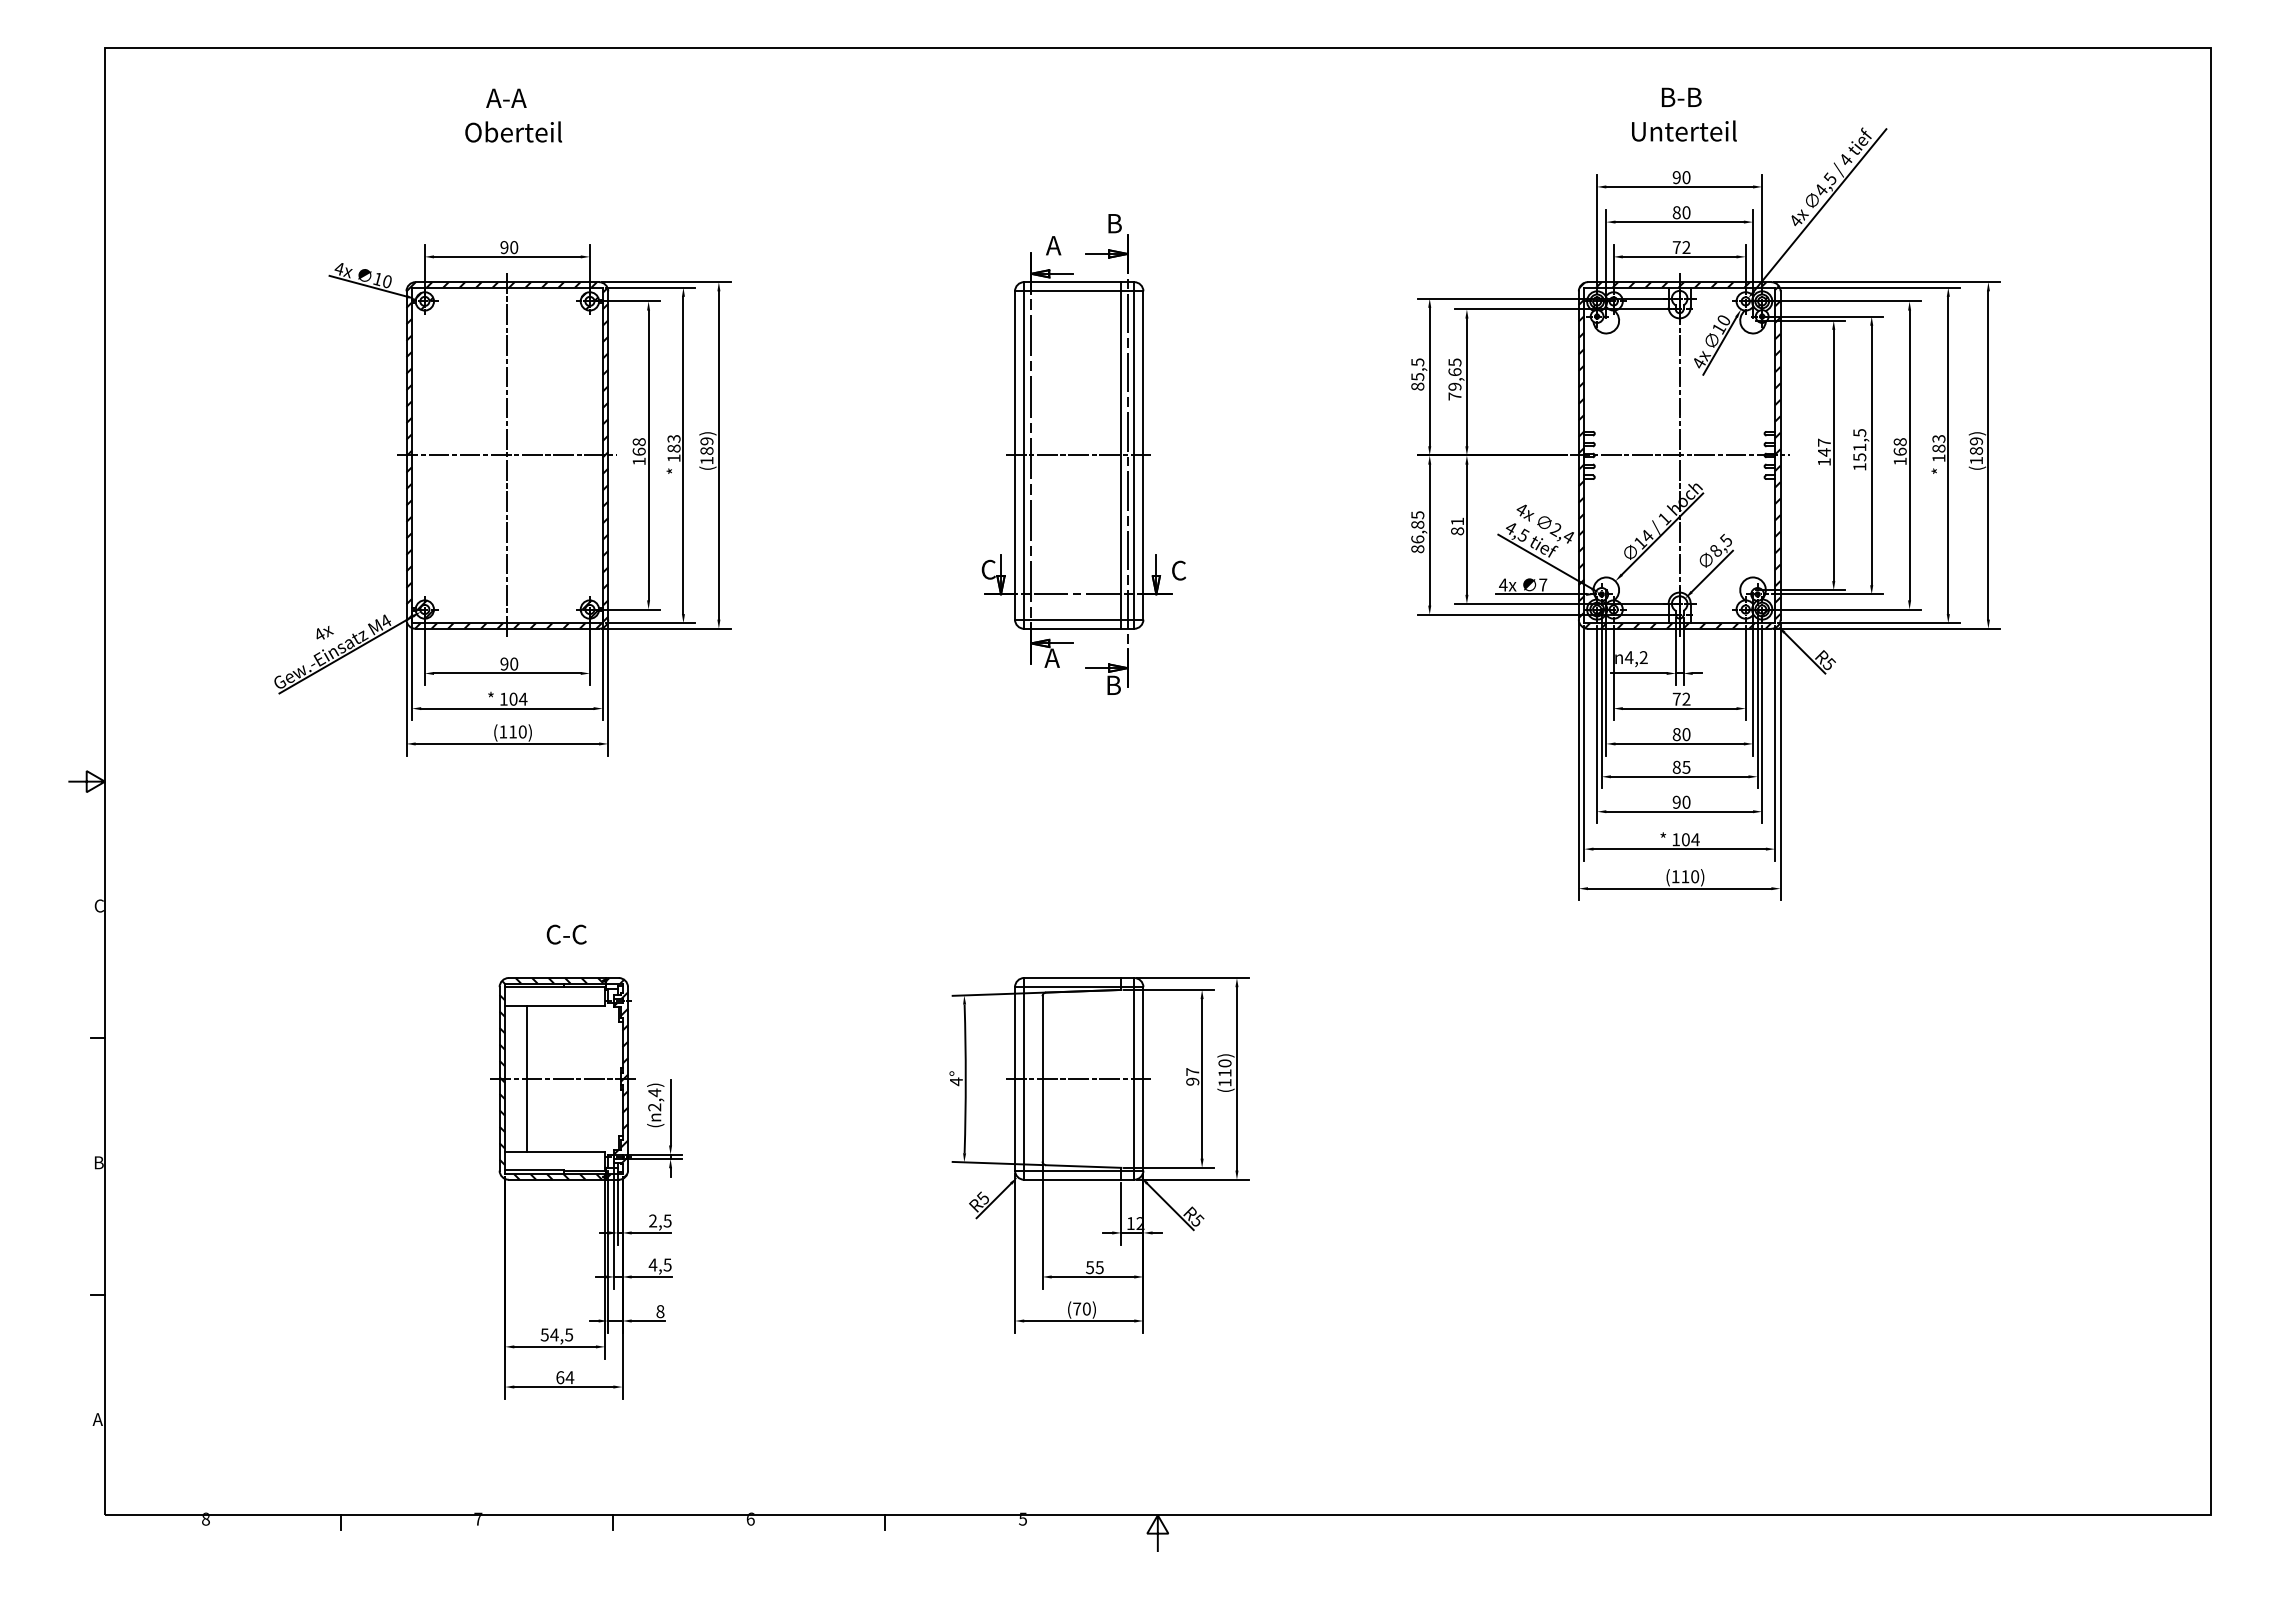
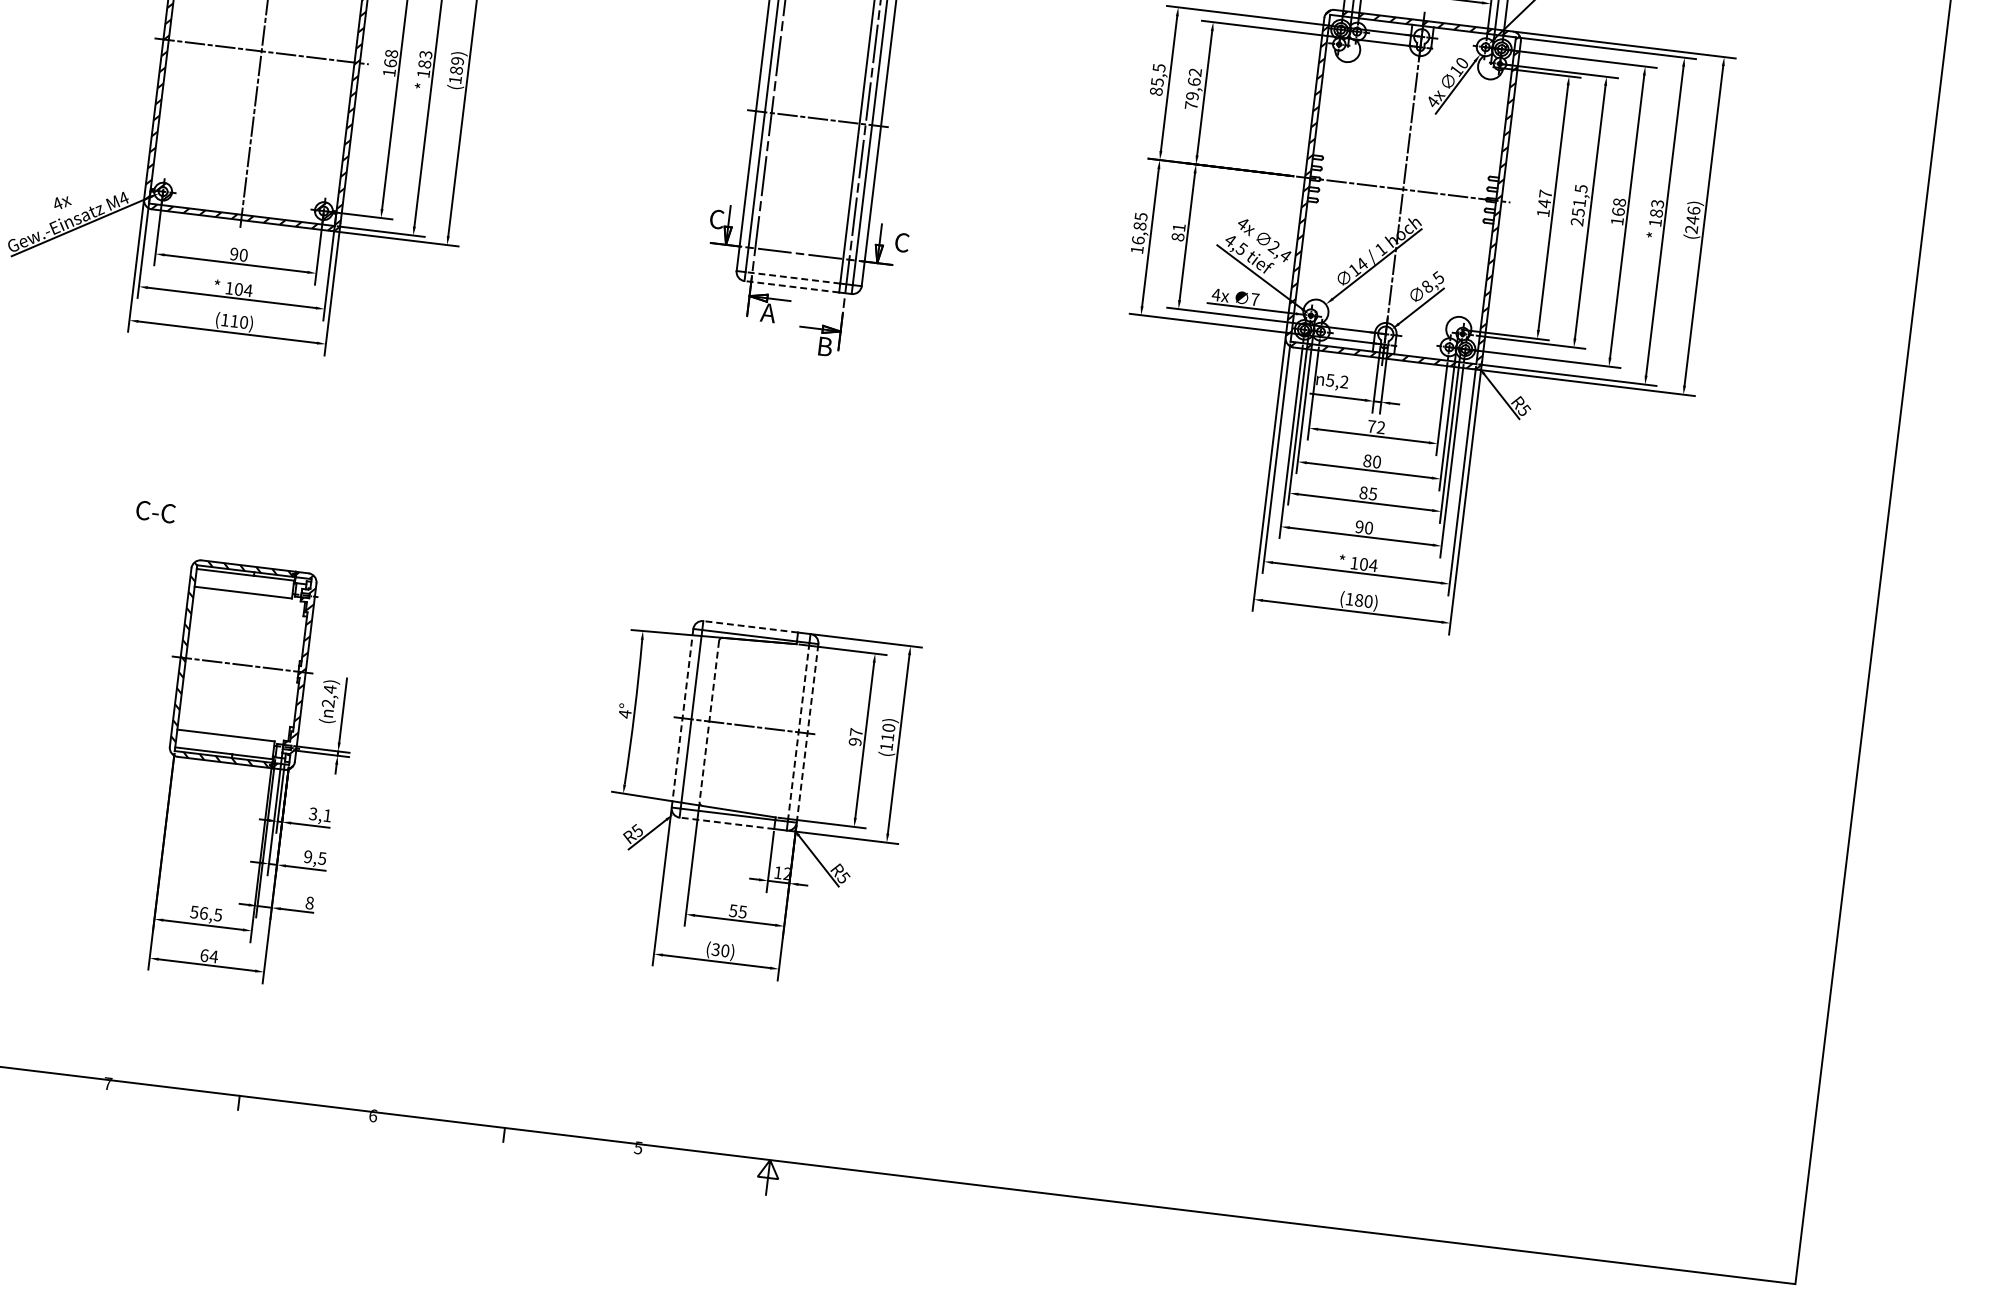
text: (1454, 362) -> (1194, 72), 79,65 -> 79,62
text: (1976, 450) -> (1692, 219), (189) -> (246)
text: (1859, 466) -> (1577, 221), 151,5 -> 251,5
text: (1417, 549) -> (1136, 250), 86,85 -> 16,85
line: (1072, 619) -> (792, 277), solid -> dashed
line: (1072, 628) -> (791, 286), solid -> dashed
text: (1628, 657) -> (1329, 380), 4,2 -> 5,2
text: (1685, 876) -> (1359, 600), (110) -> (180)
text: (566, 934) -> (155, 511), moved
line: (1072, 978) -> (750, 627), solid -> dashed
line: (527, 1078) -> (207, 660), removed
line: (1015, 1078) -> (683, 717), solid -> dashed
line: (1042, 1078) -> (709, 721), solid -> dashed
line: (1134, 1078) -> (798, 731), solid -> dashed
line: (1143, 1078) -> (807, 733), solid -> dashed
line: (1072, 1179) -> (726, 823), solid -> dashed
text: (660, 1220) -> (320, 814), 2,5 -> 3,1
text: (652, 1264) -> (307, 856), 4,5 -> 9,5
text: (1077, 1308) -> (716, 949), (70) -> (30)
text: (554, 1334) -> (203, 912), 54,5 -> 56,5

